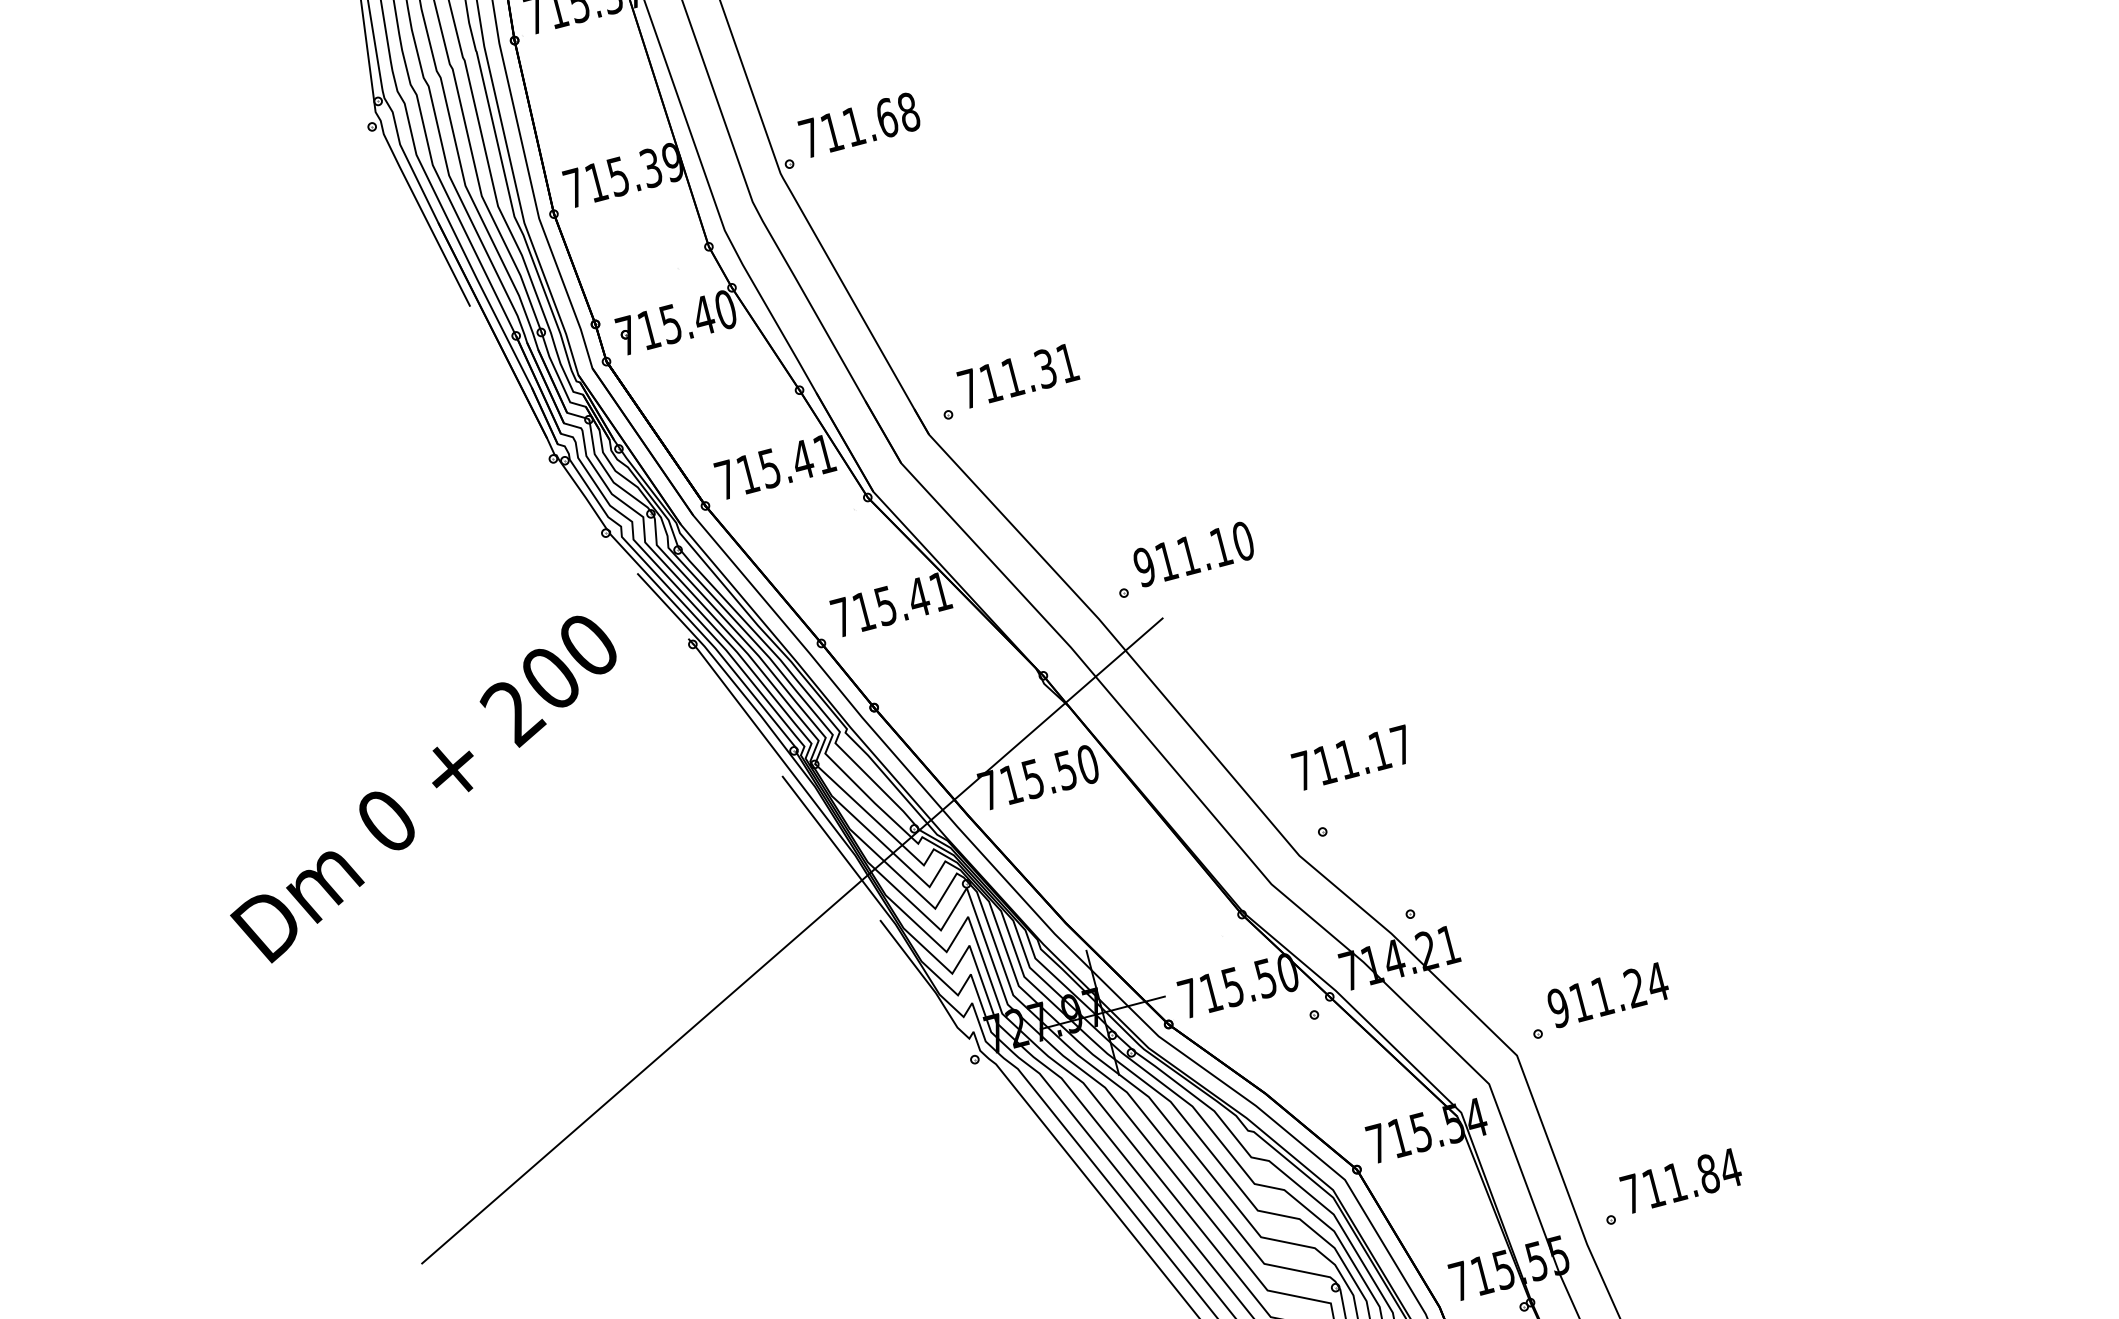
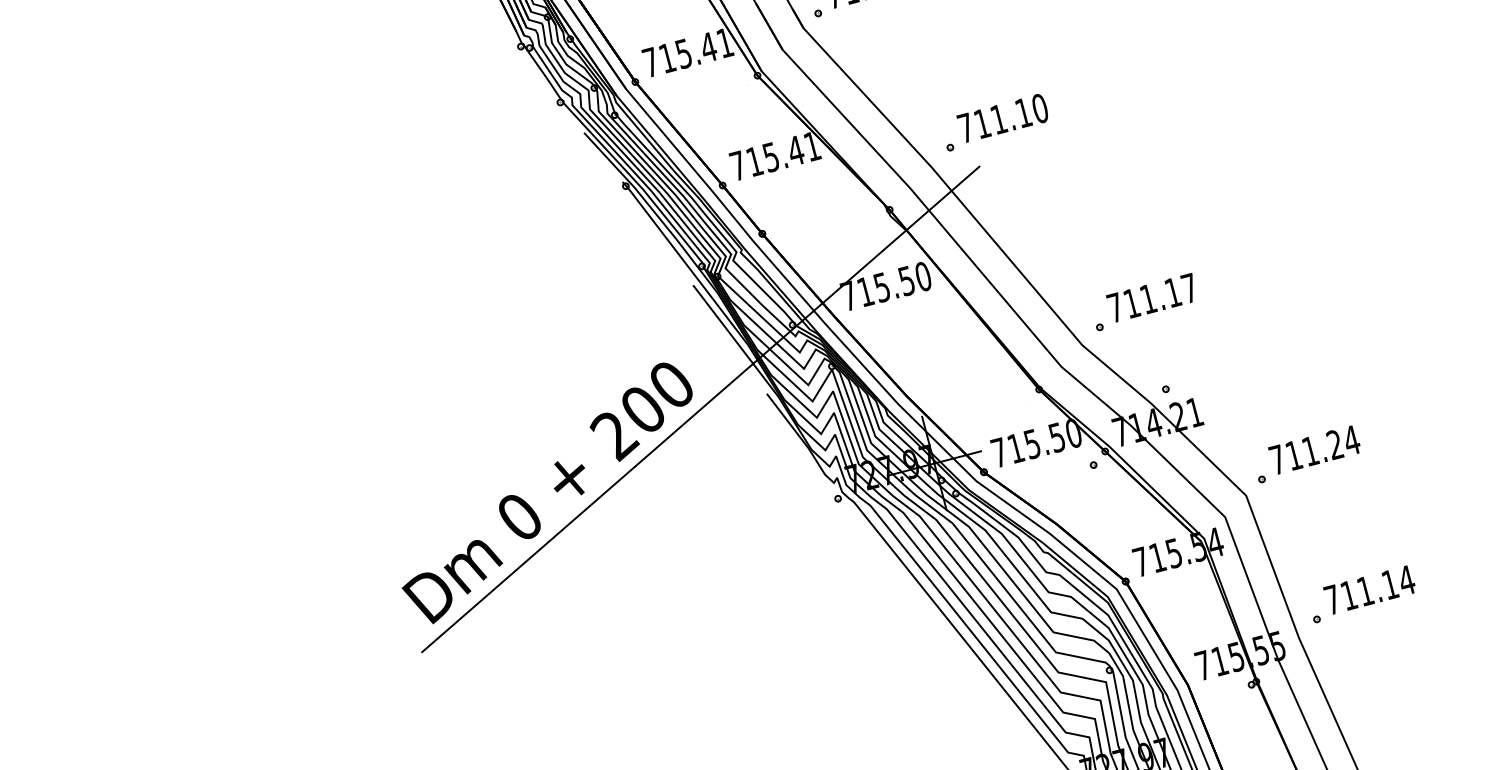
text: (1143, 566) -> (965, 127), 911.10 -> 711.10
text: (1347, 757) -> (1148, 297), moved
text: (423, 789) -> (547, 493), moved
text: (1557, 1007) -> (1276, 459), 911.24 -> 711.24
text: (1709, 1173) -> (1391, 584), 711.84 -> 711.14

